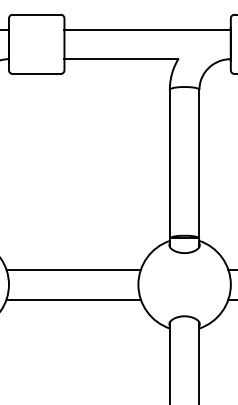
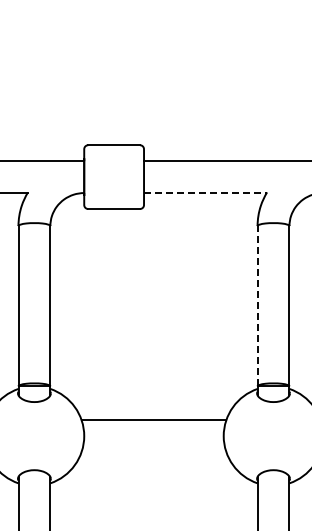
line: (121, 59) -> (205, 193), solid -> dashed
line: (169, 163) -> (257, 305), solid -> dashed
line: (73, 299) -> (153, 452), removed

